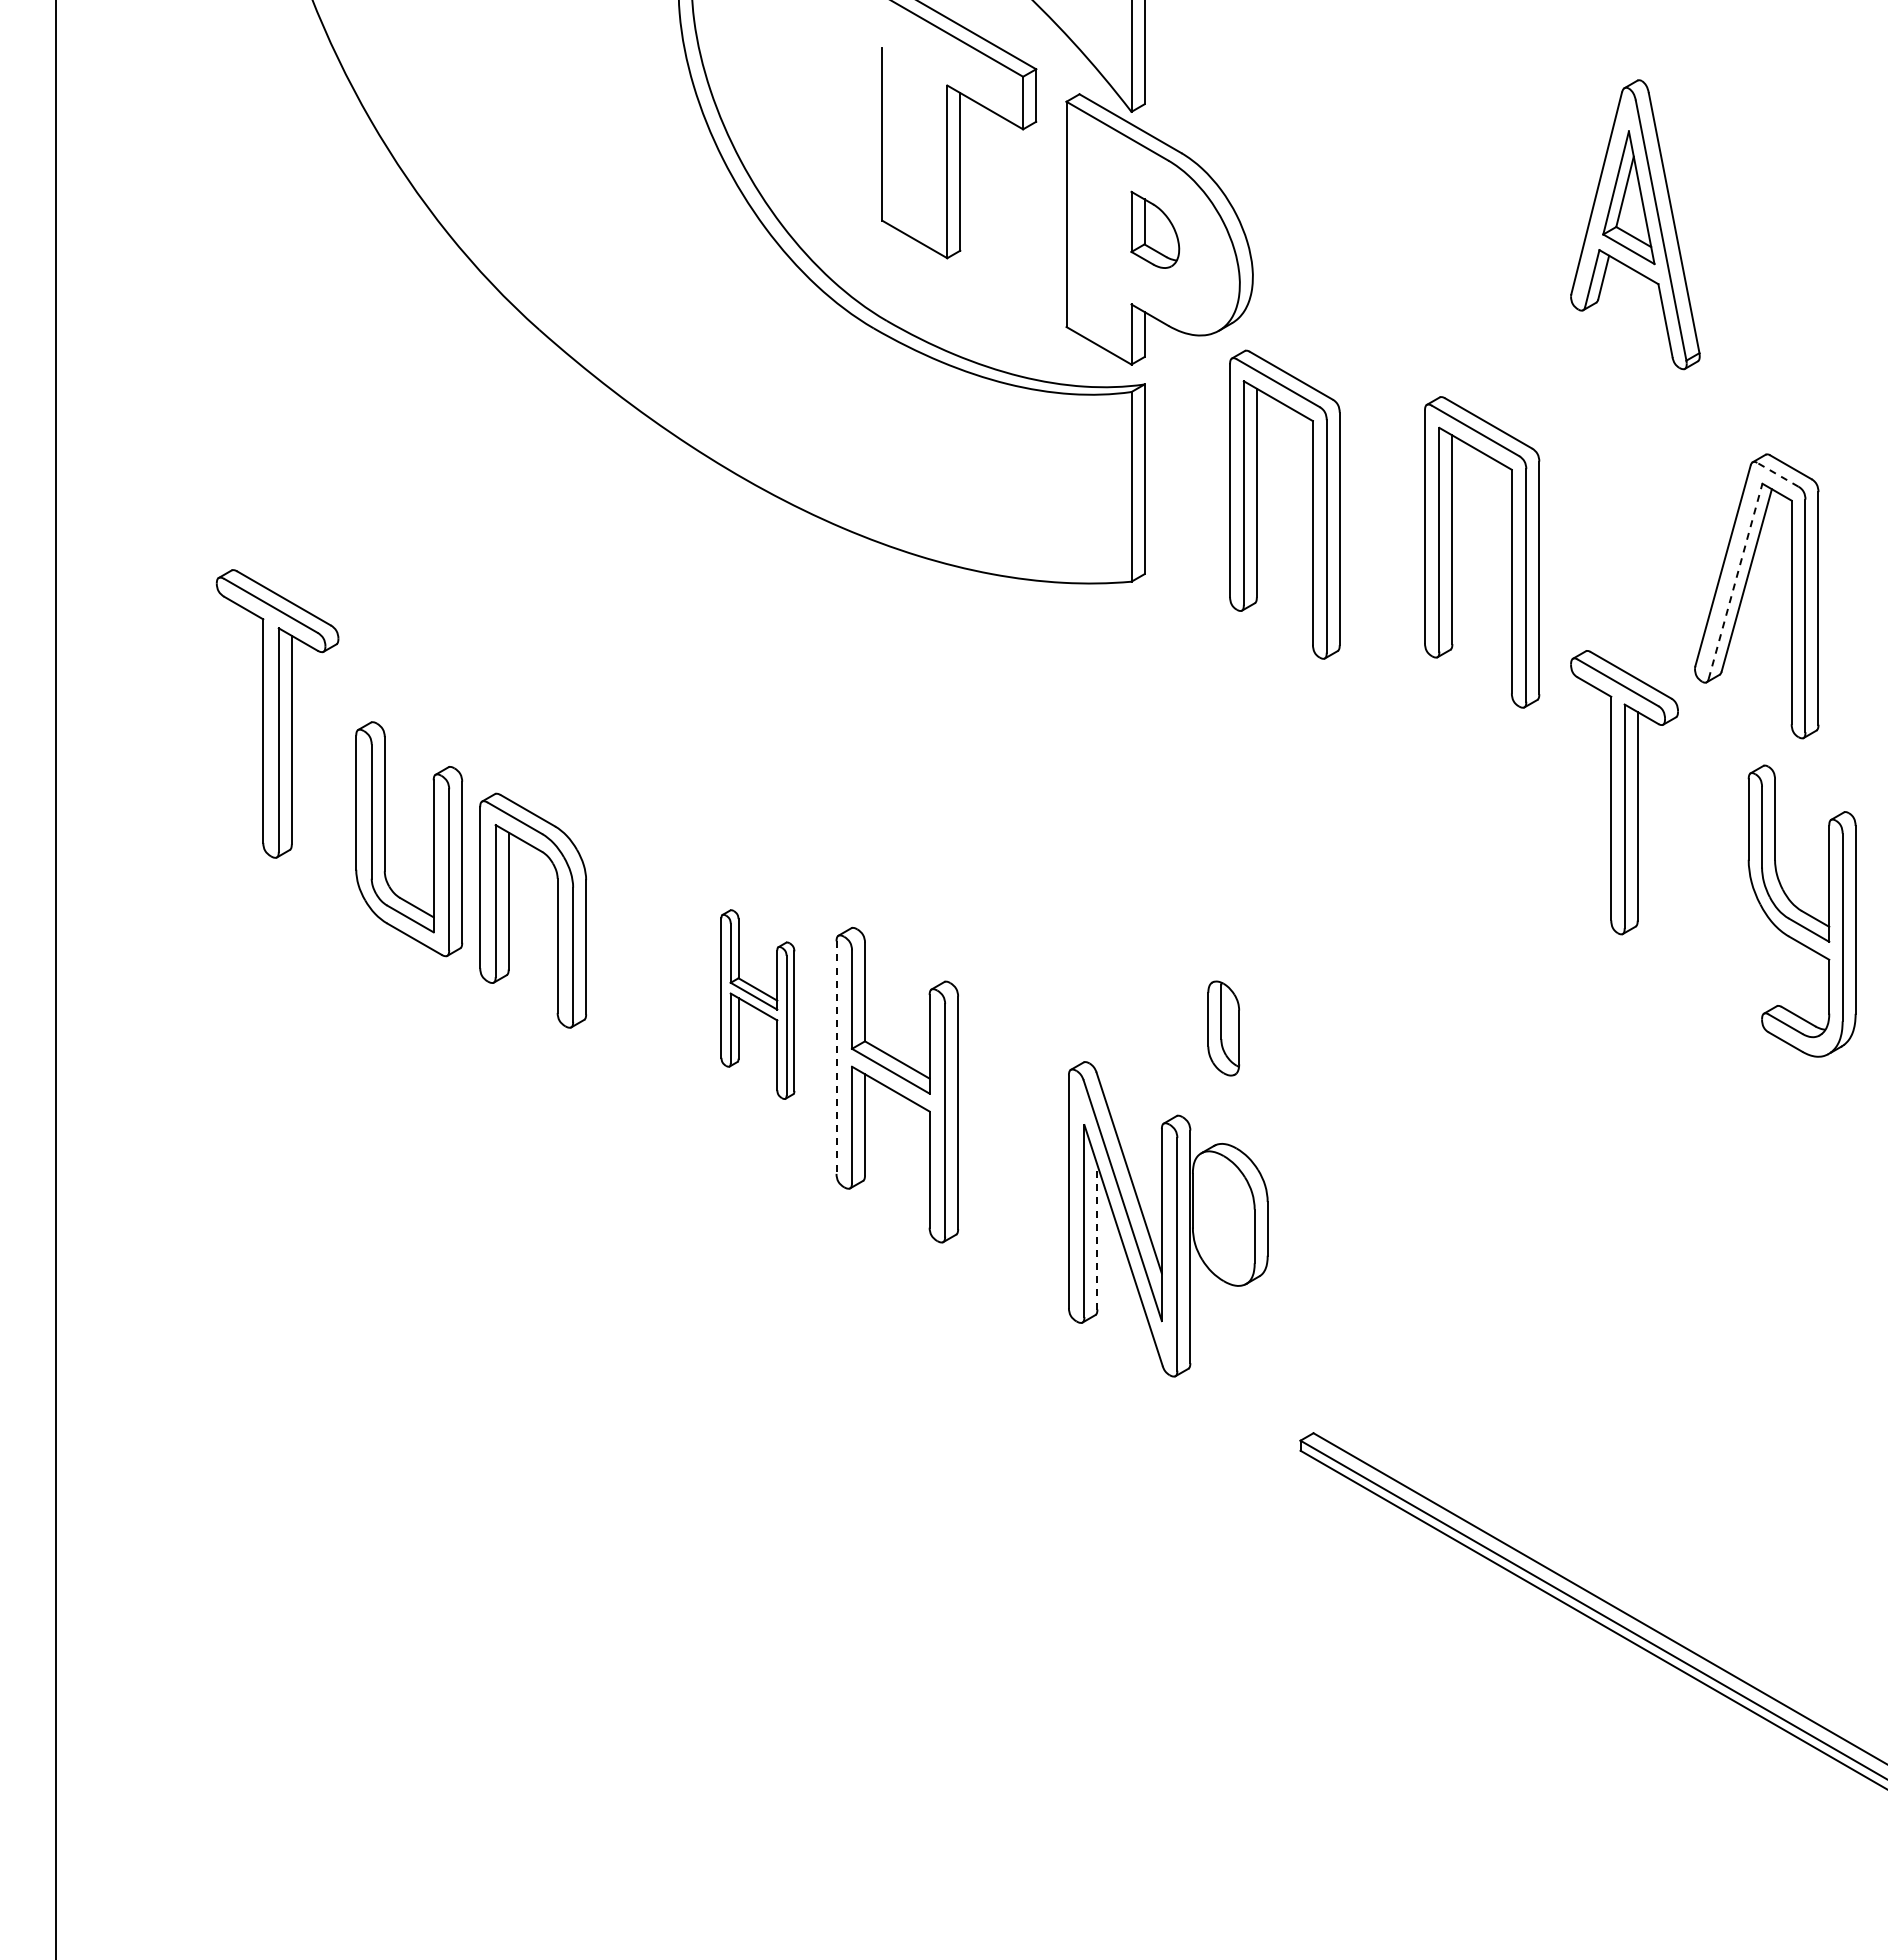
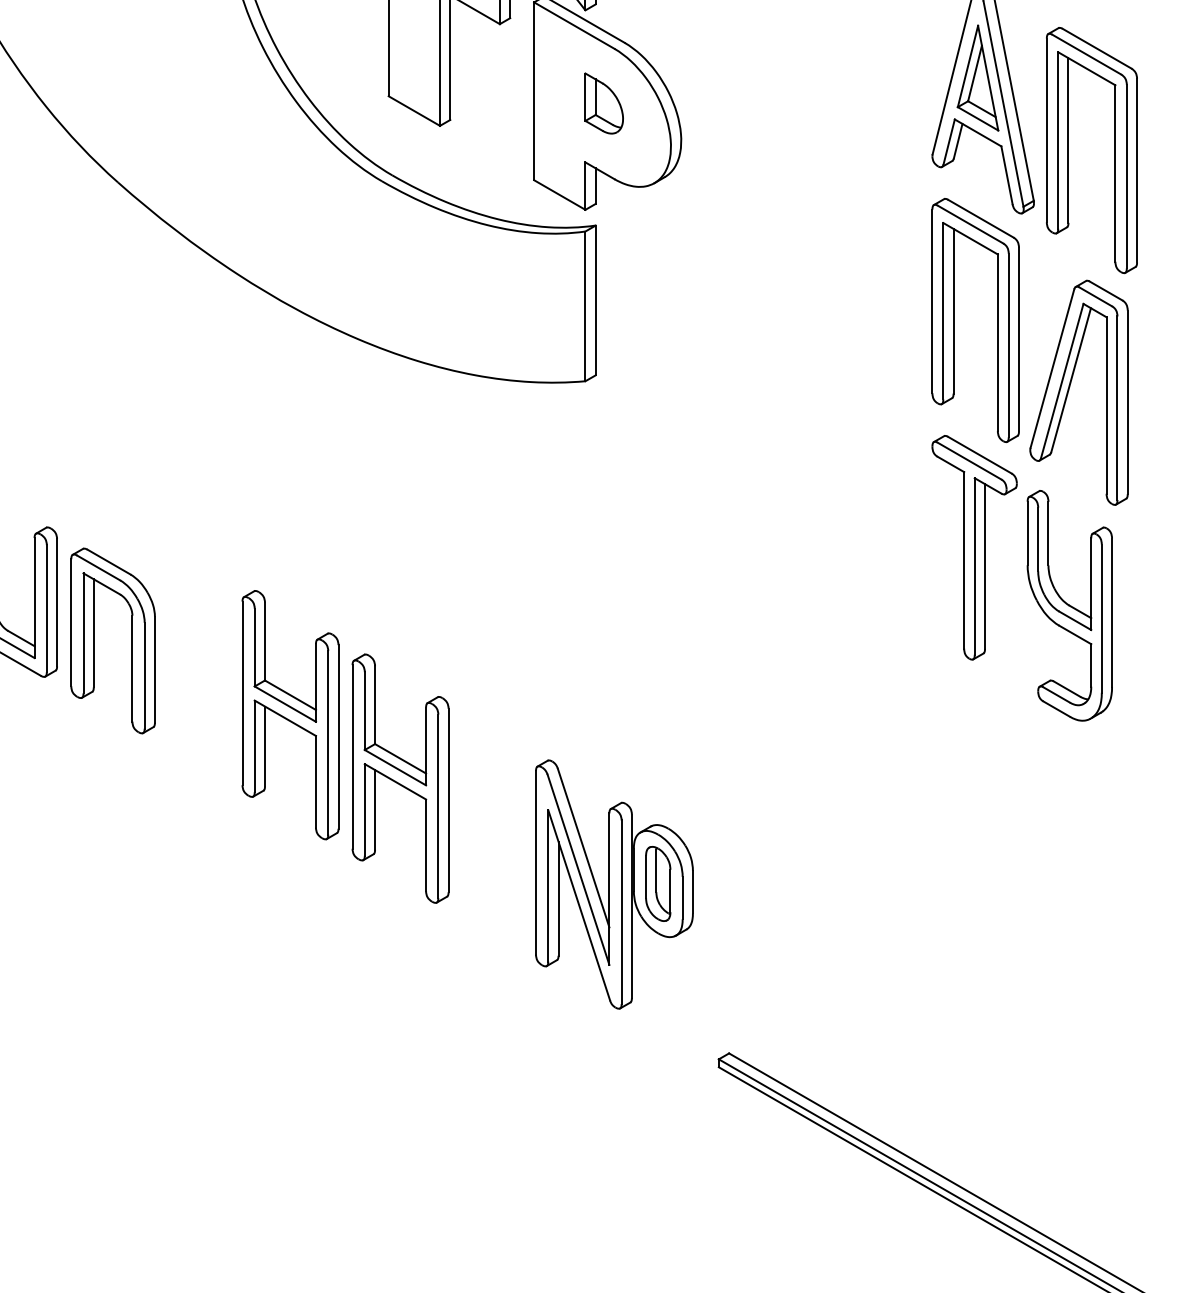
line: (1777, 474) -> (1095, 296), dashed -> solid
part: (1257, 504) -> (954, 320), moved
part: (1511, 552) -> (1115, 150), moved
line: (1735, 580) -> (1062, 380), dashed -> solid
part: (1801, 910) -> (1069, 605), moved
part: (757, 1004) -> (290, 715), size x1.67
part: (1223, 1028) -> (658, 883), moved
line: (836, 1058) -> (352, 757), dashed -> solid
line: (1097, 1236) -> (558, 898), dashed -> solid

